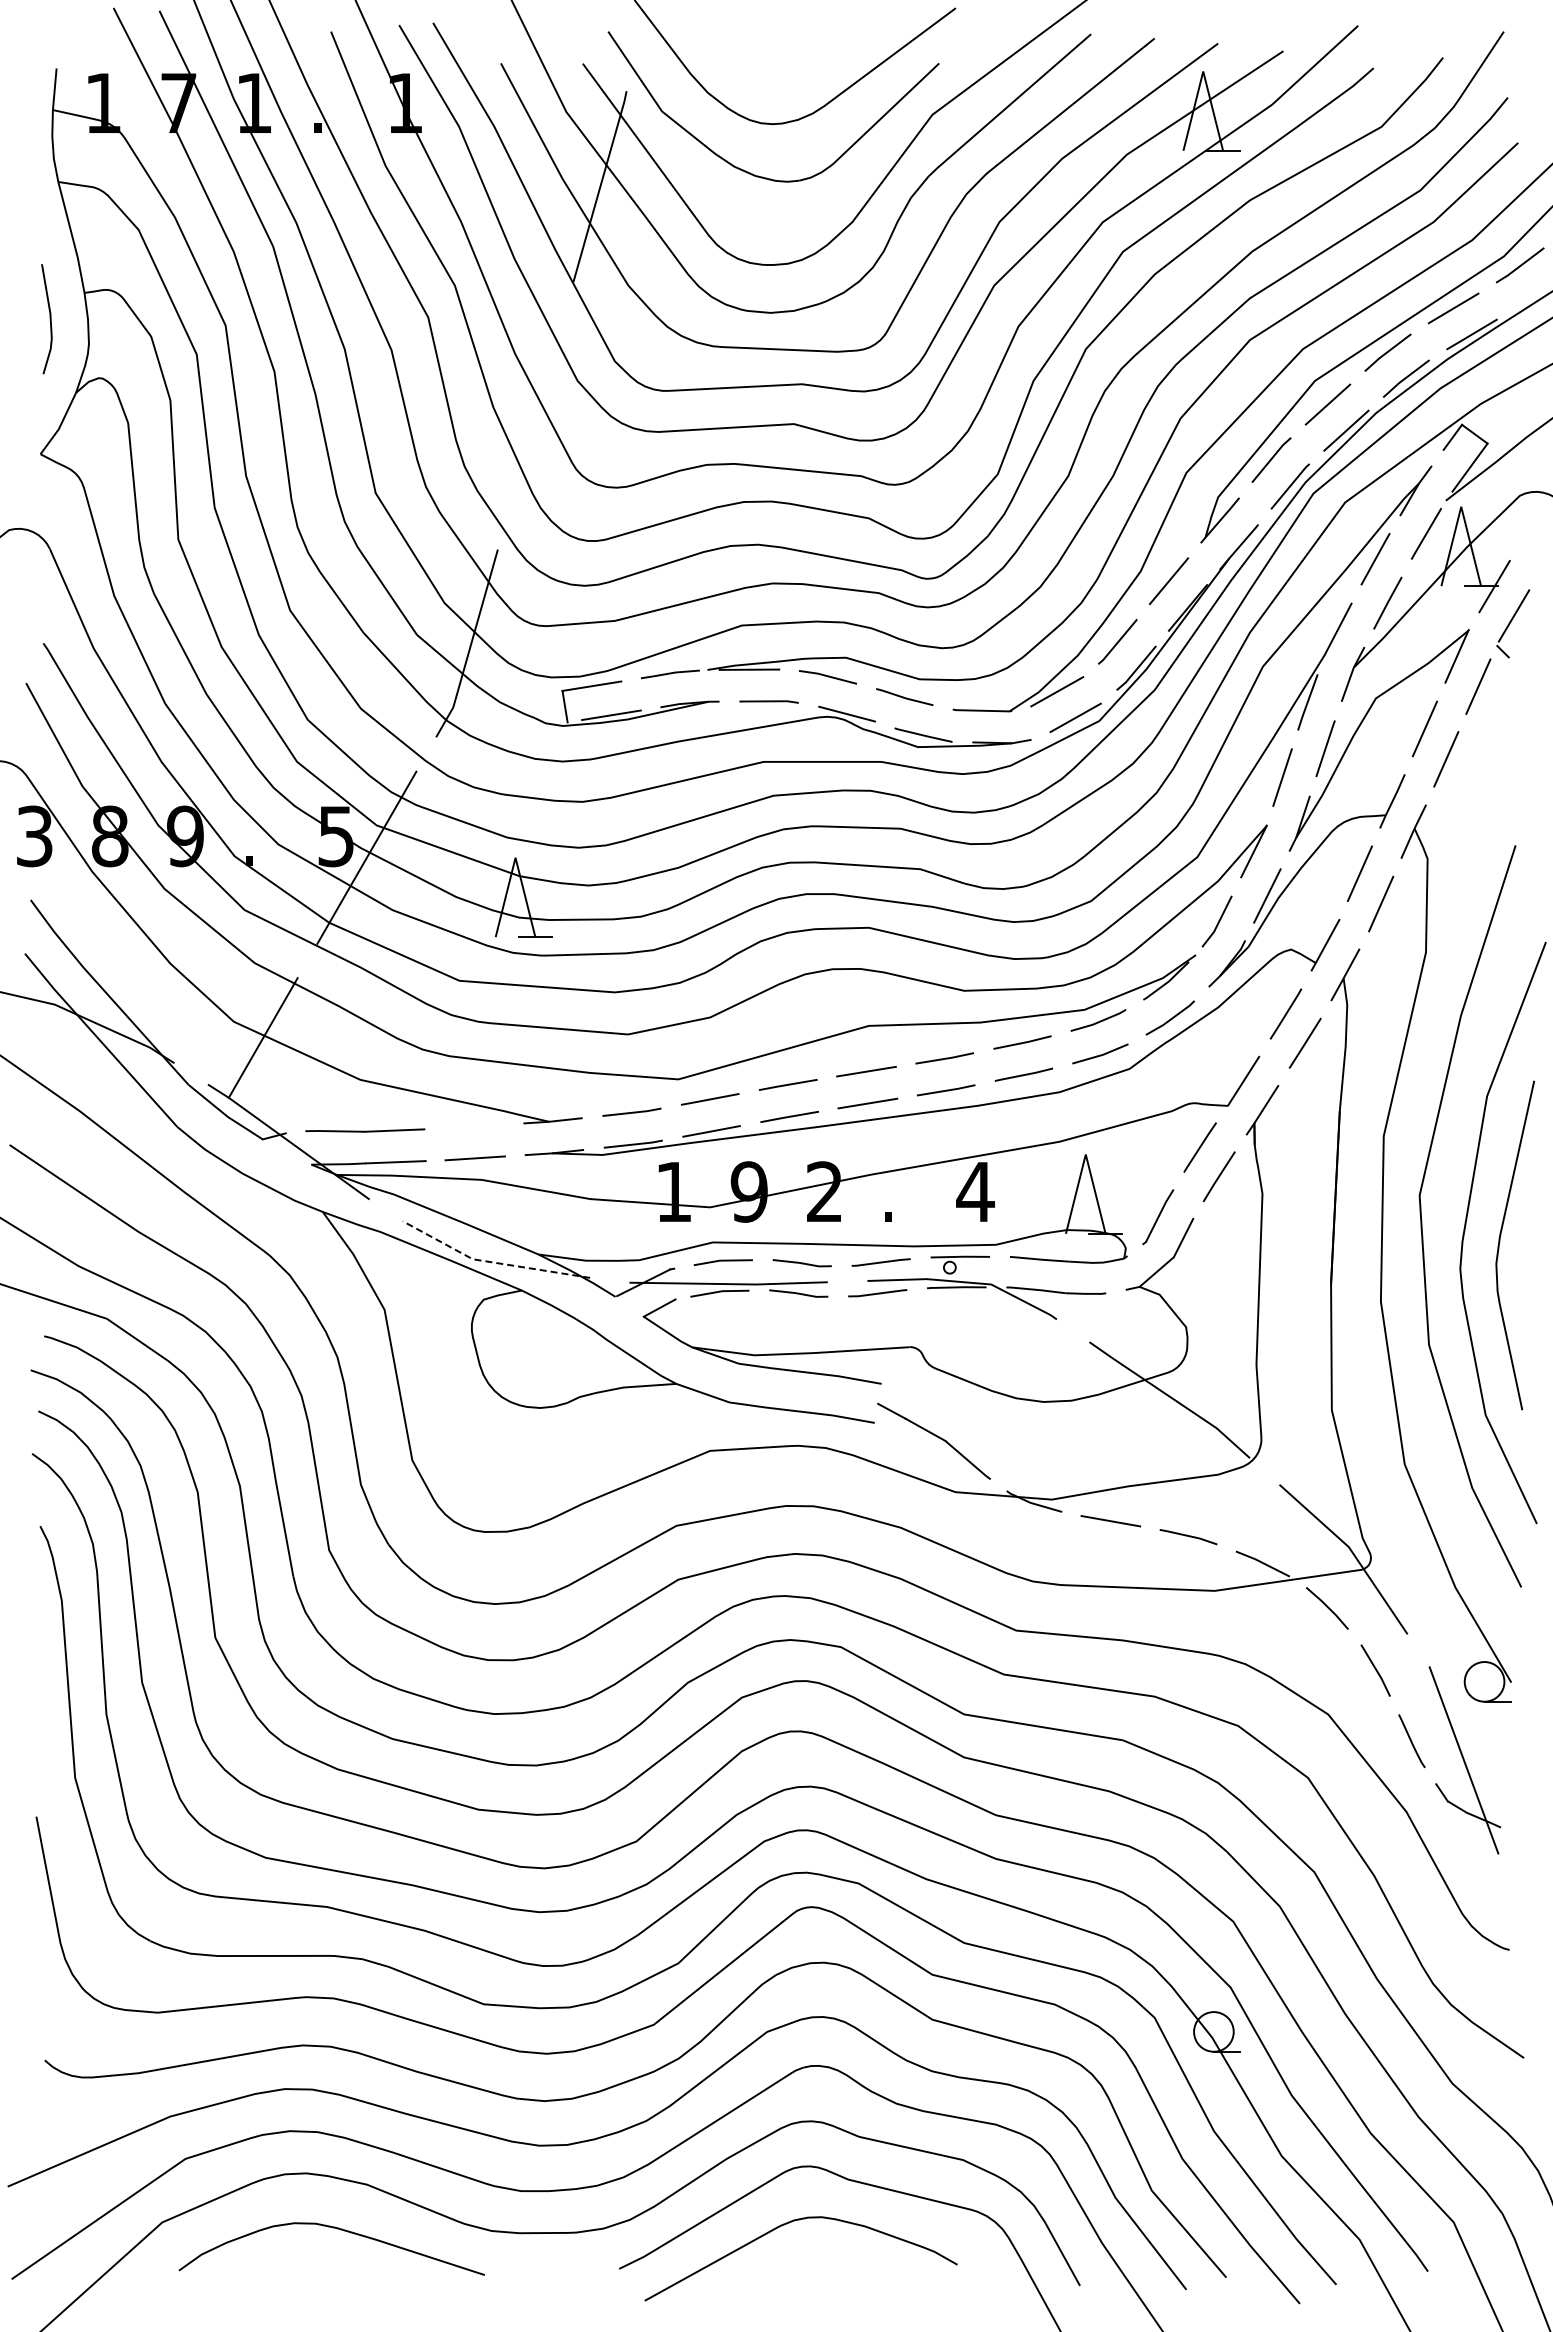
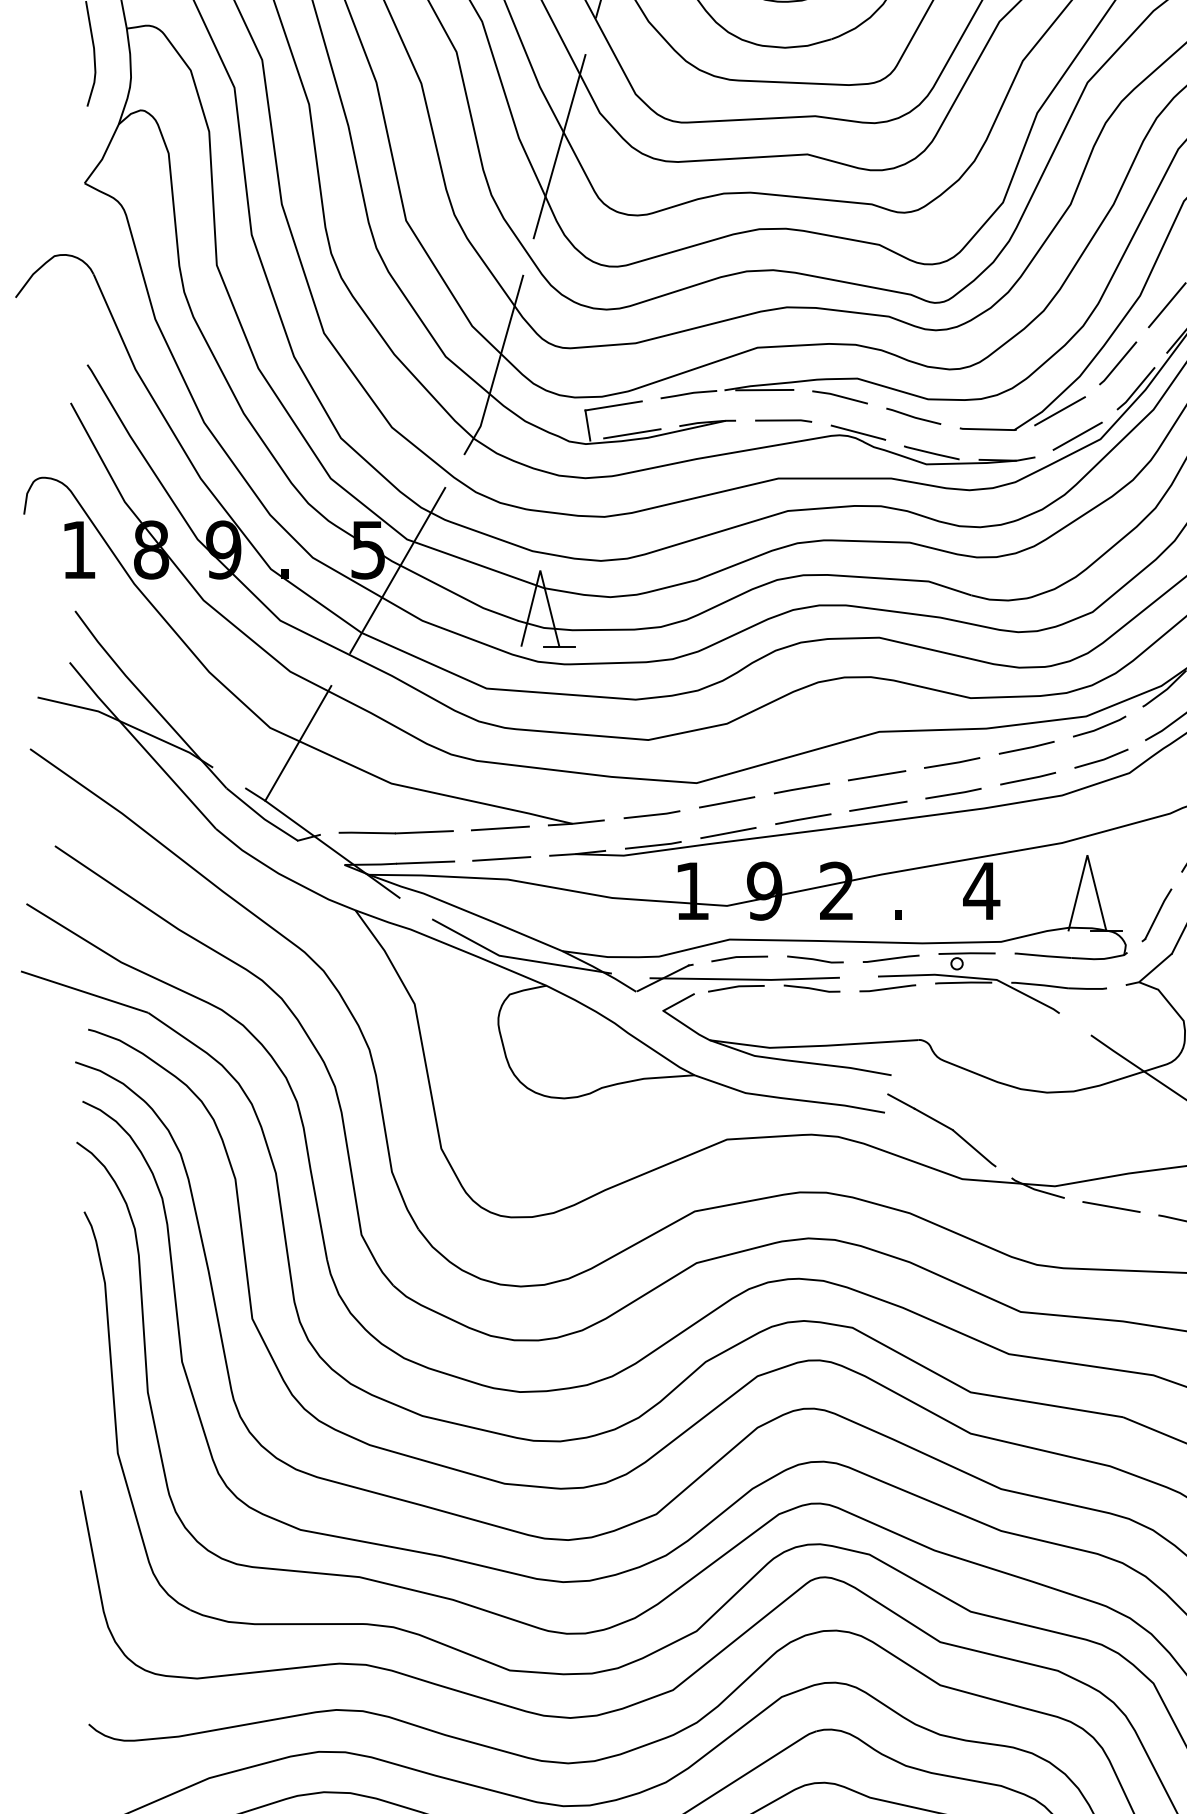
line: (535, 415) -> (559, 146), added
text: (34, 836) -> (78, 550), 3 -> 1
line: (473, 1126) -> (500, 828), added
line: (491, 1262) -> (517, 958), dashed -> solid

